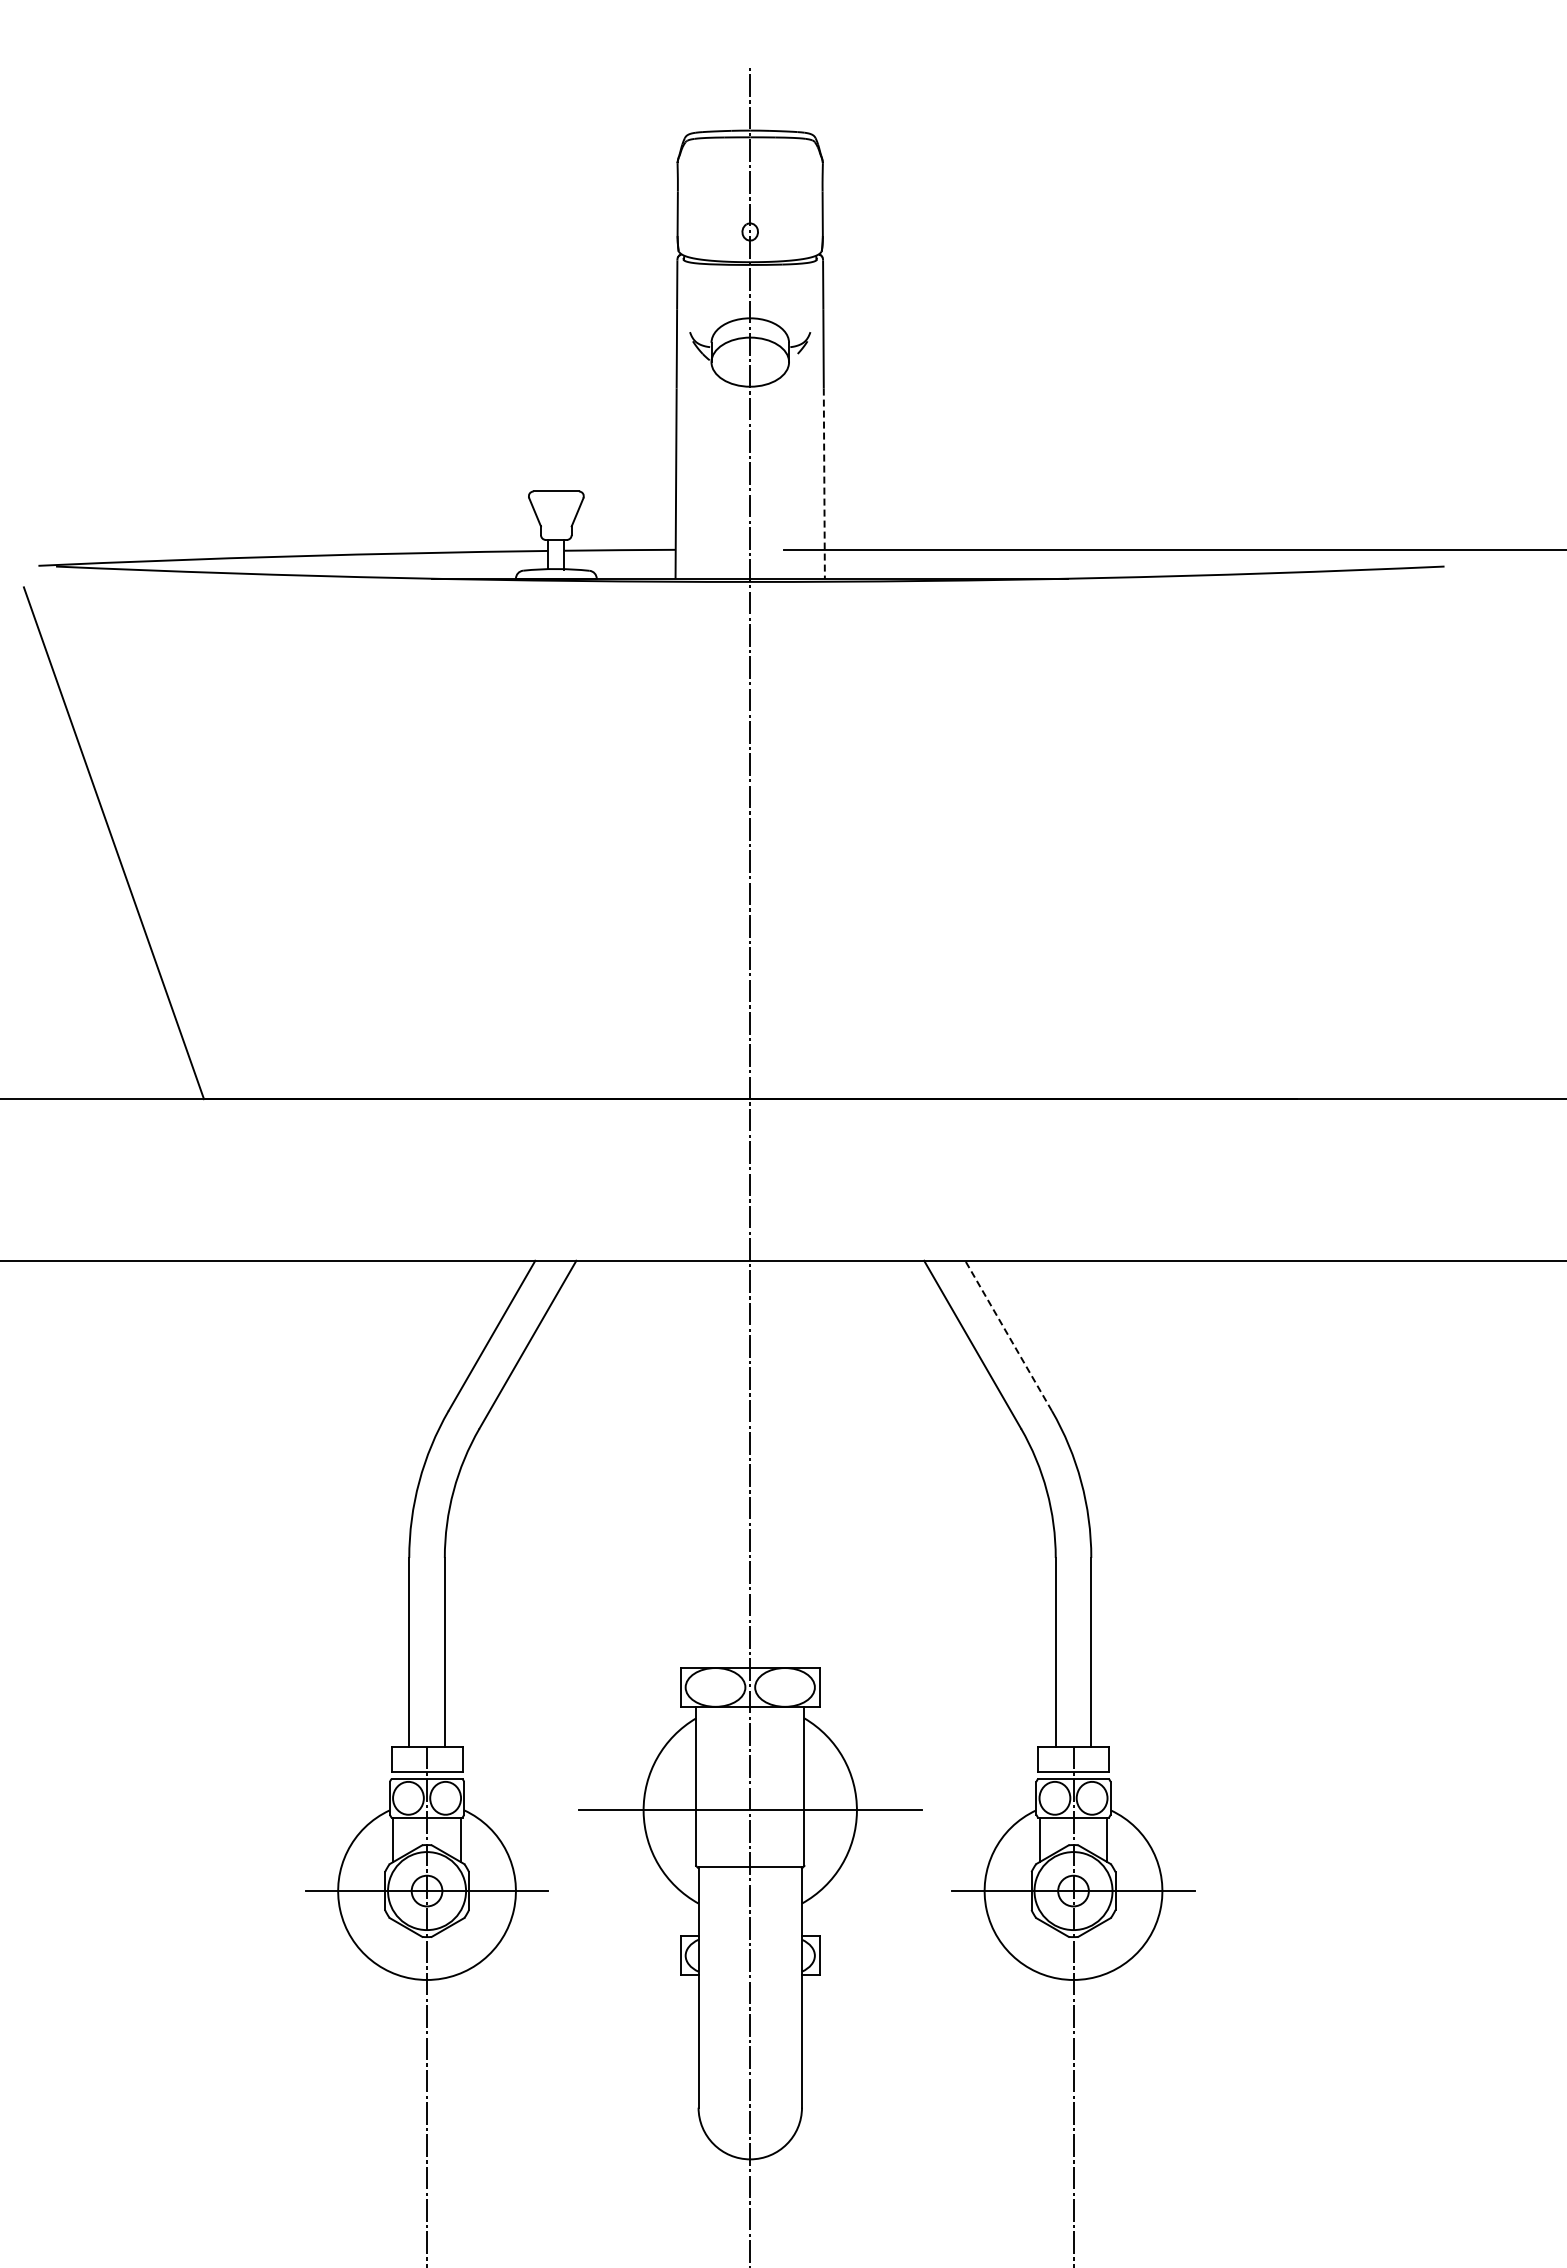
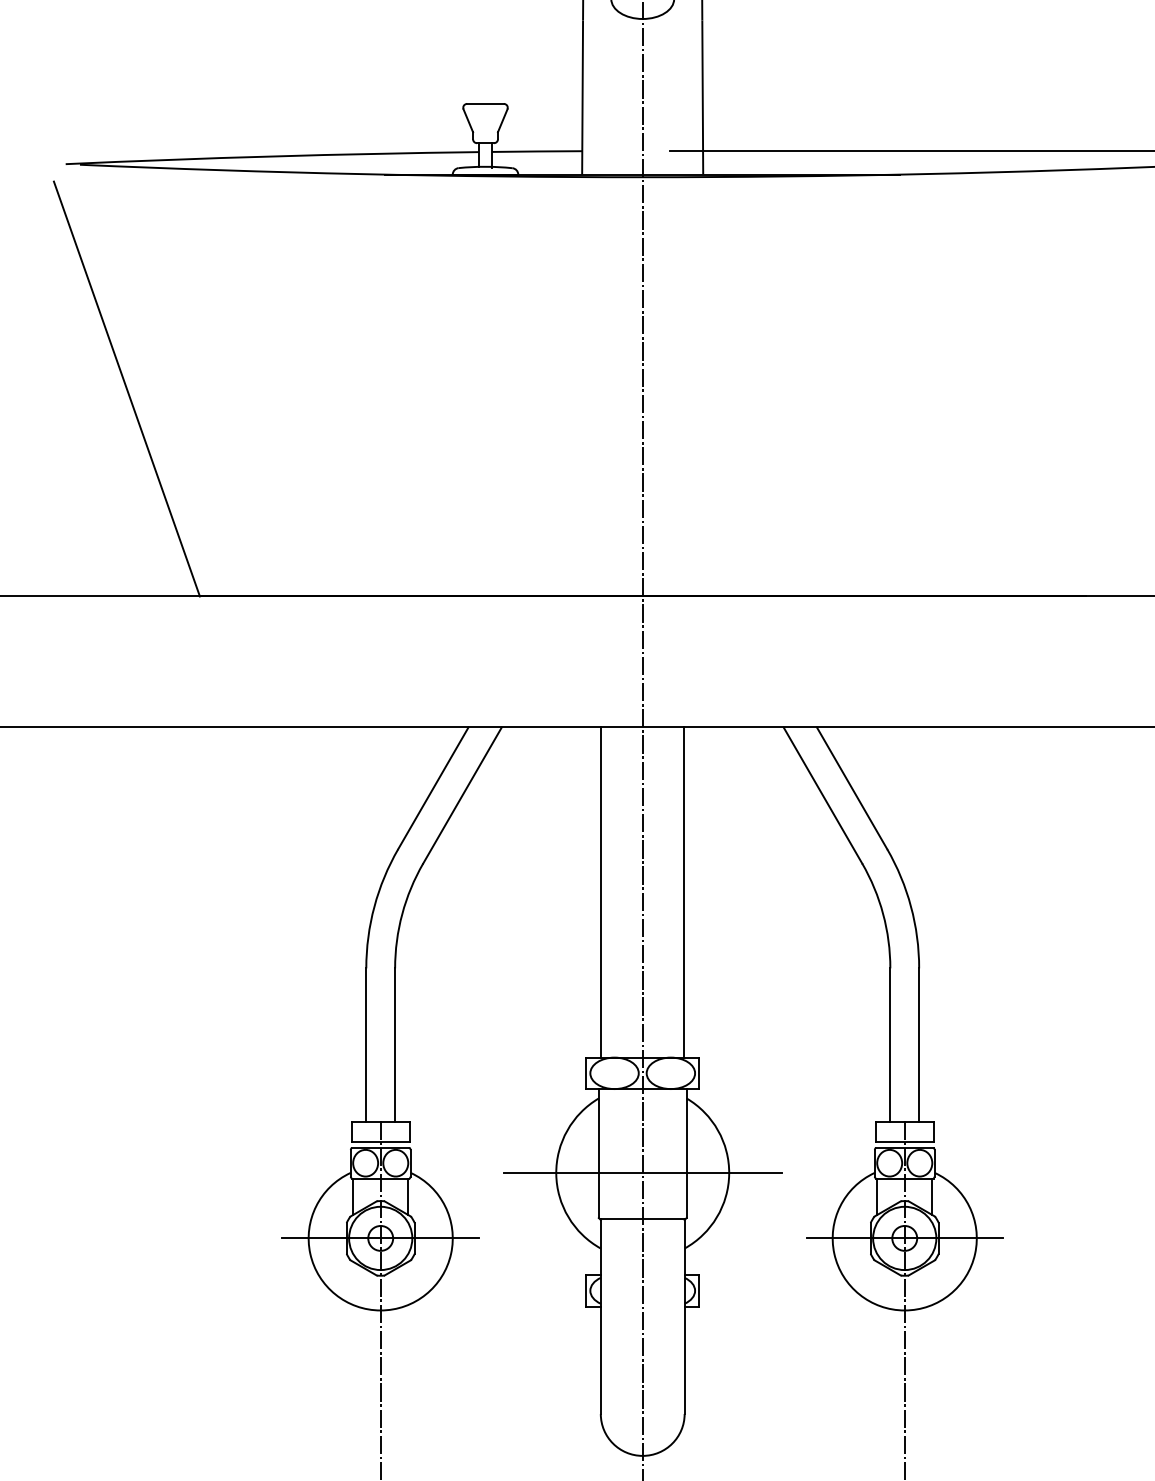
line: (824, 484) -> (702, 98), dashed -> solid
line: (1008, 1335) -> (852, 788), dashed -> solid
line: (698, 1464) -> (600, 892), added
line: (801, 1464) -> (684, 892), added

